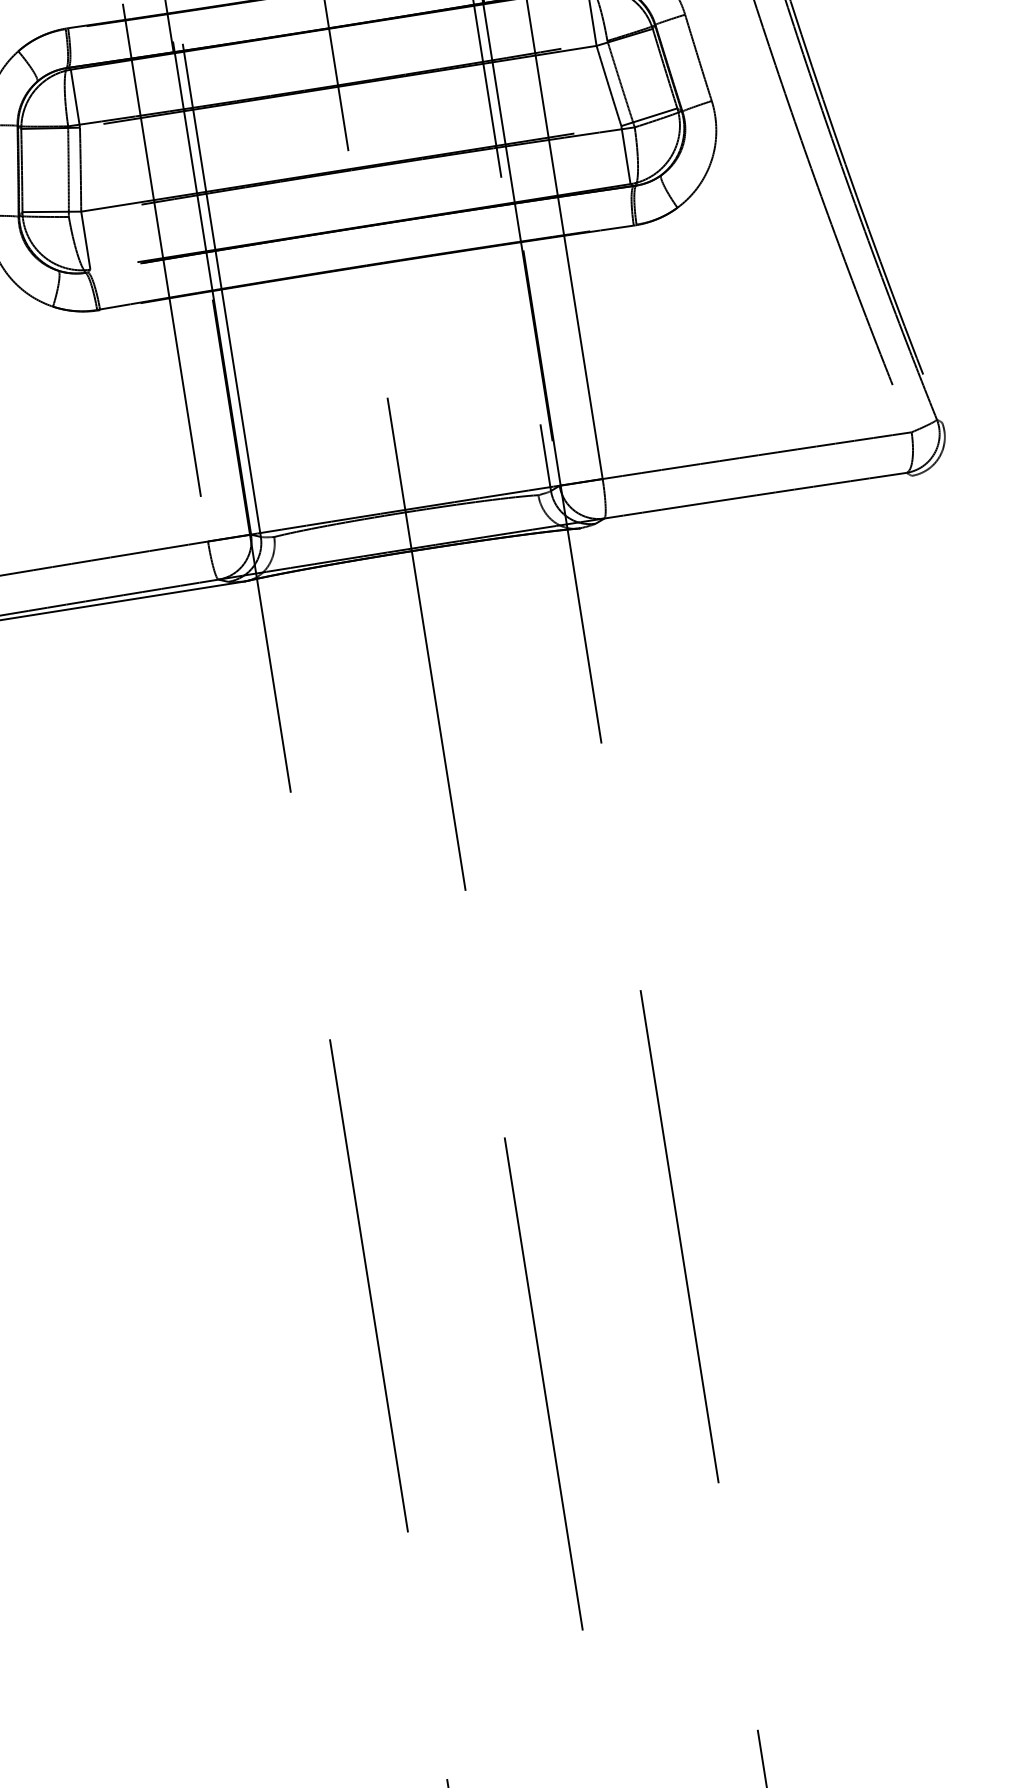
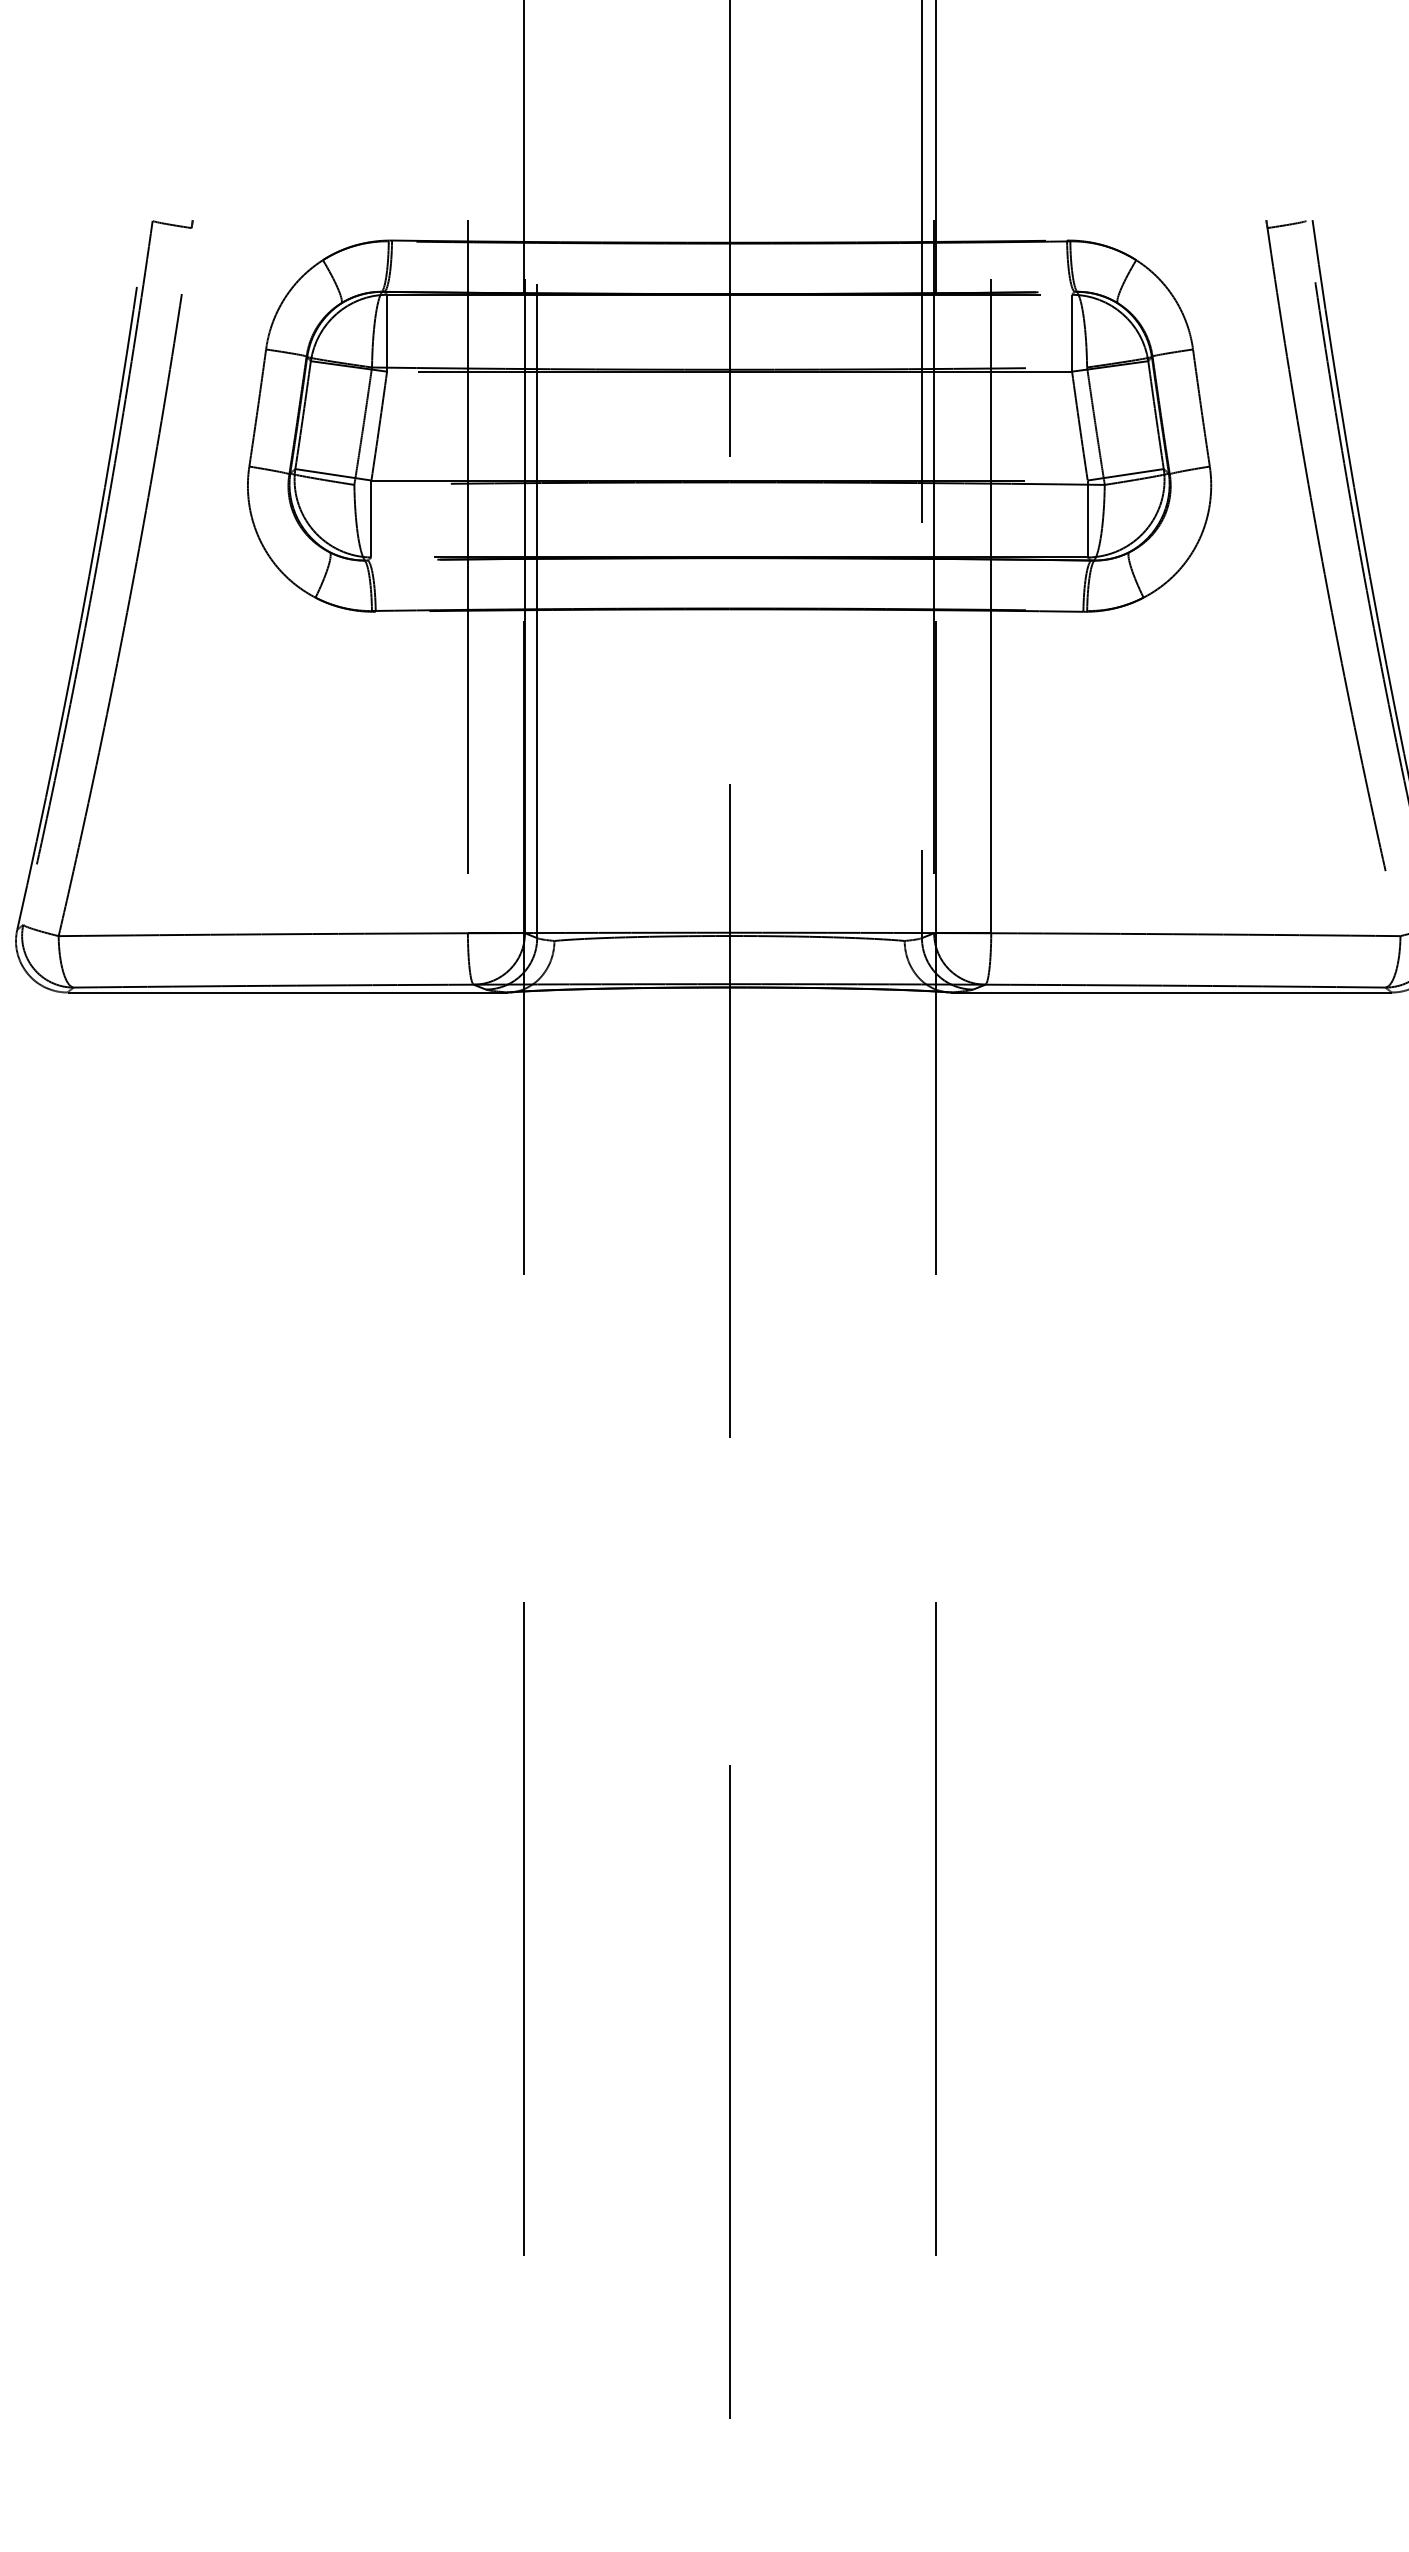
line: (745, 502) -> (1171, 992), added

